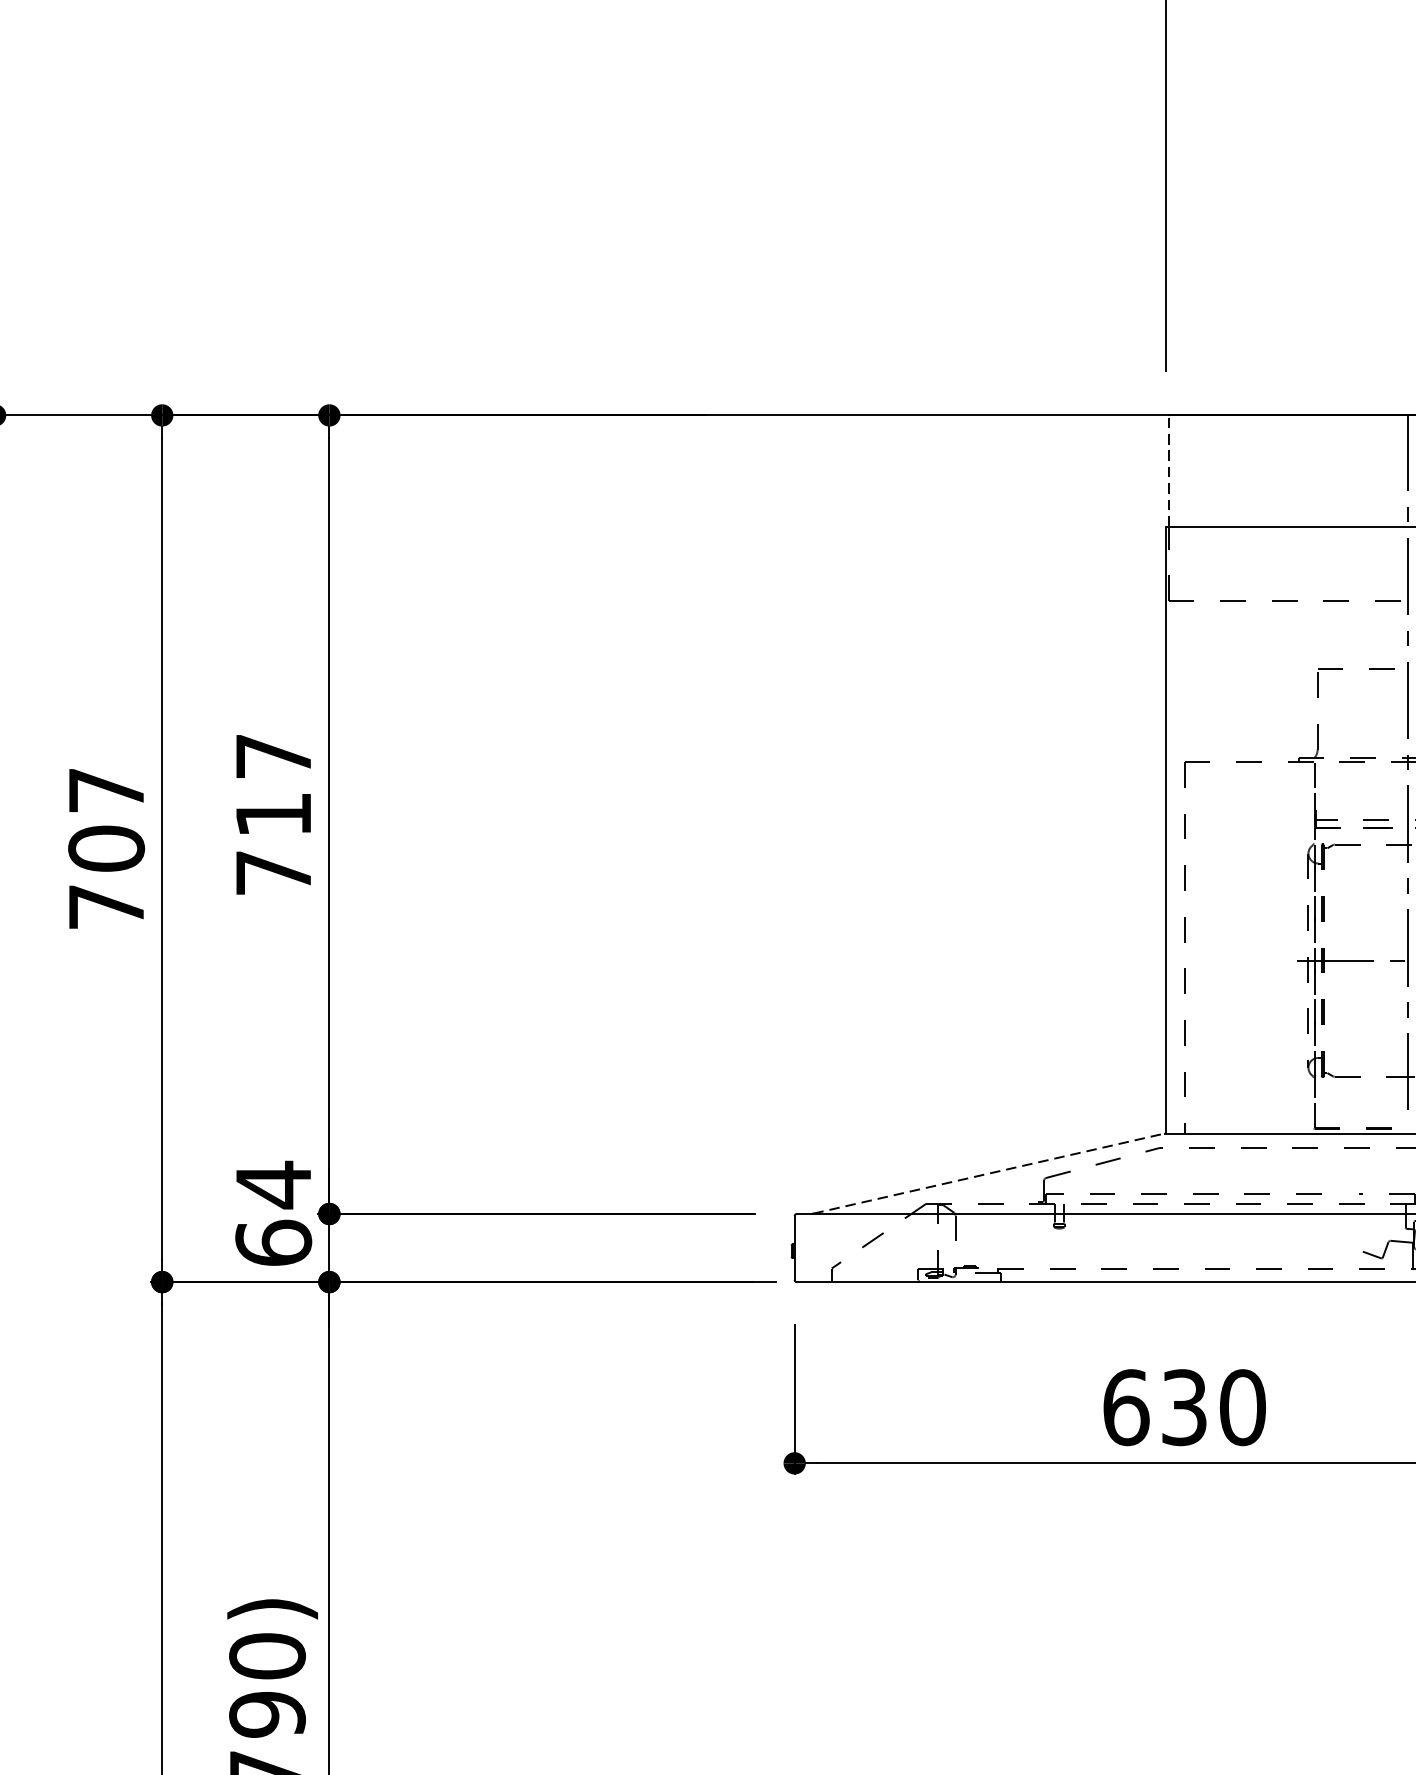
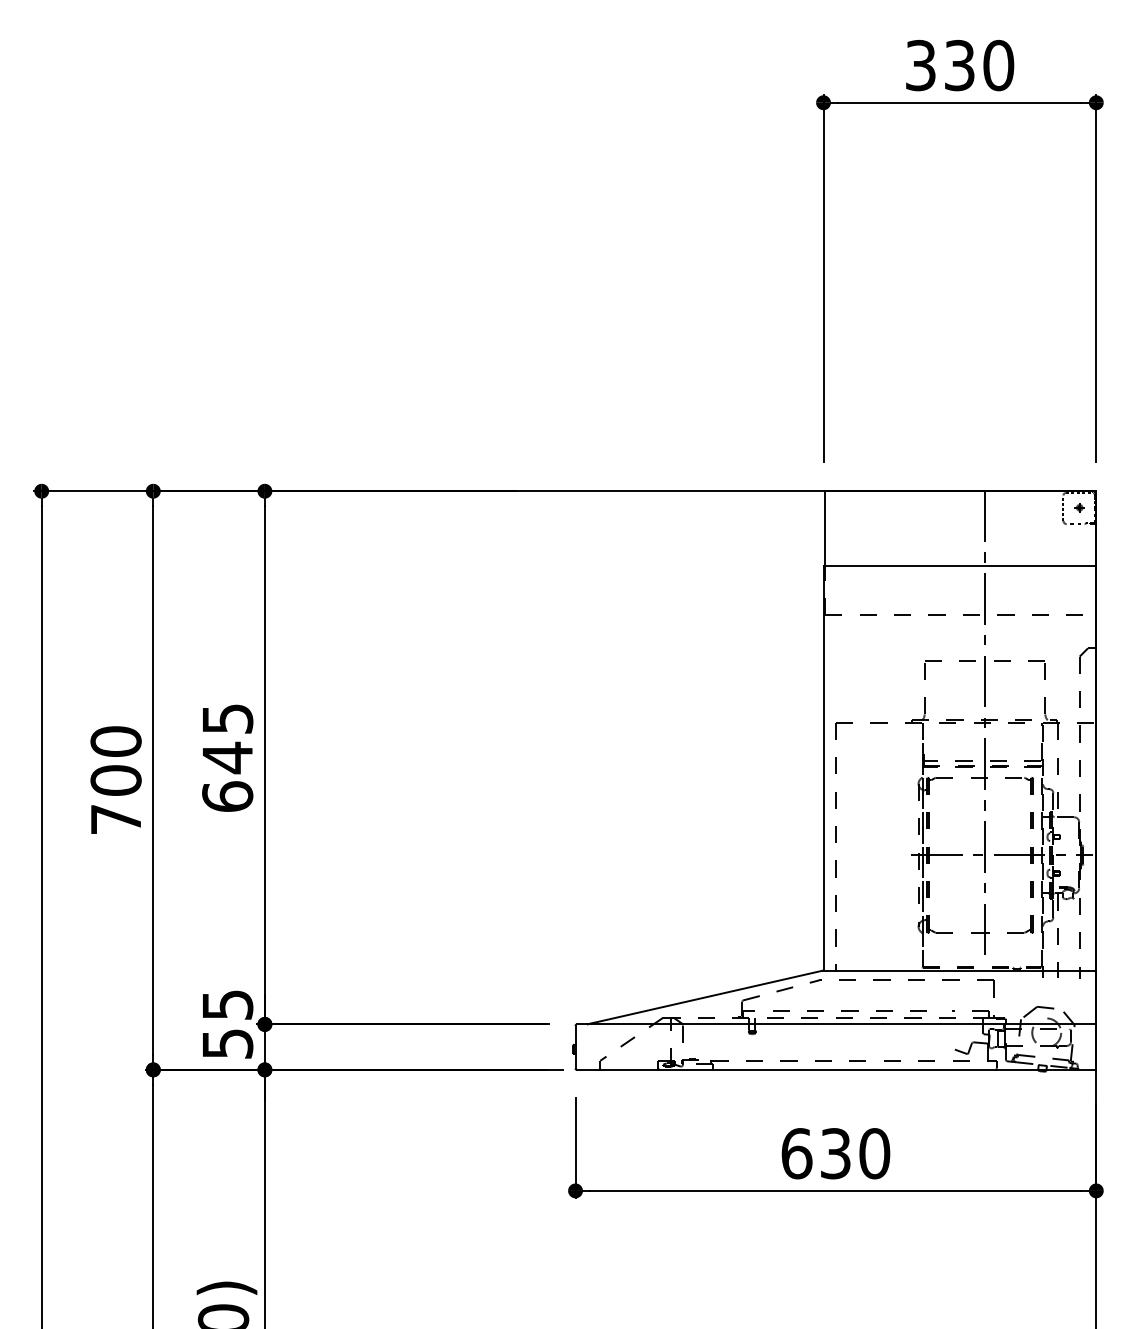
line: (1169, 469) -> (825, 527), dashed -> solid
text: (105, 790) -> (115, 741), 707 -> 700
text: (273, 814) -> (227, 757), 717 -> 645
line: (989, 1173) -> (705, 997), dashed -> solid
text: (273, 1212) -> (227, 1023), 64 -> 55

